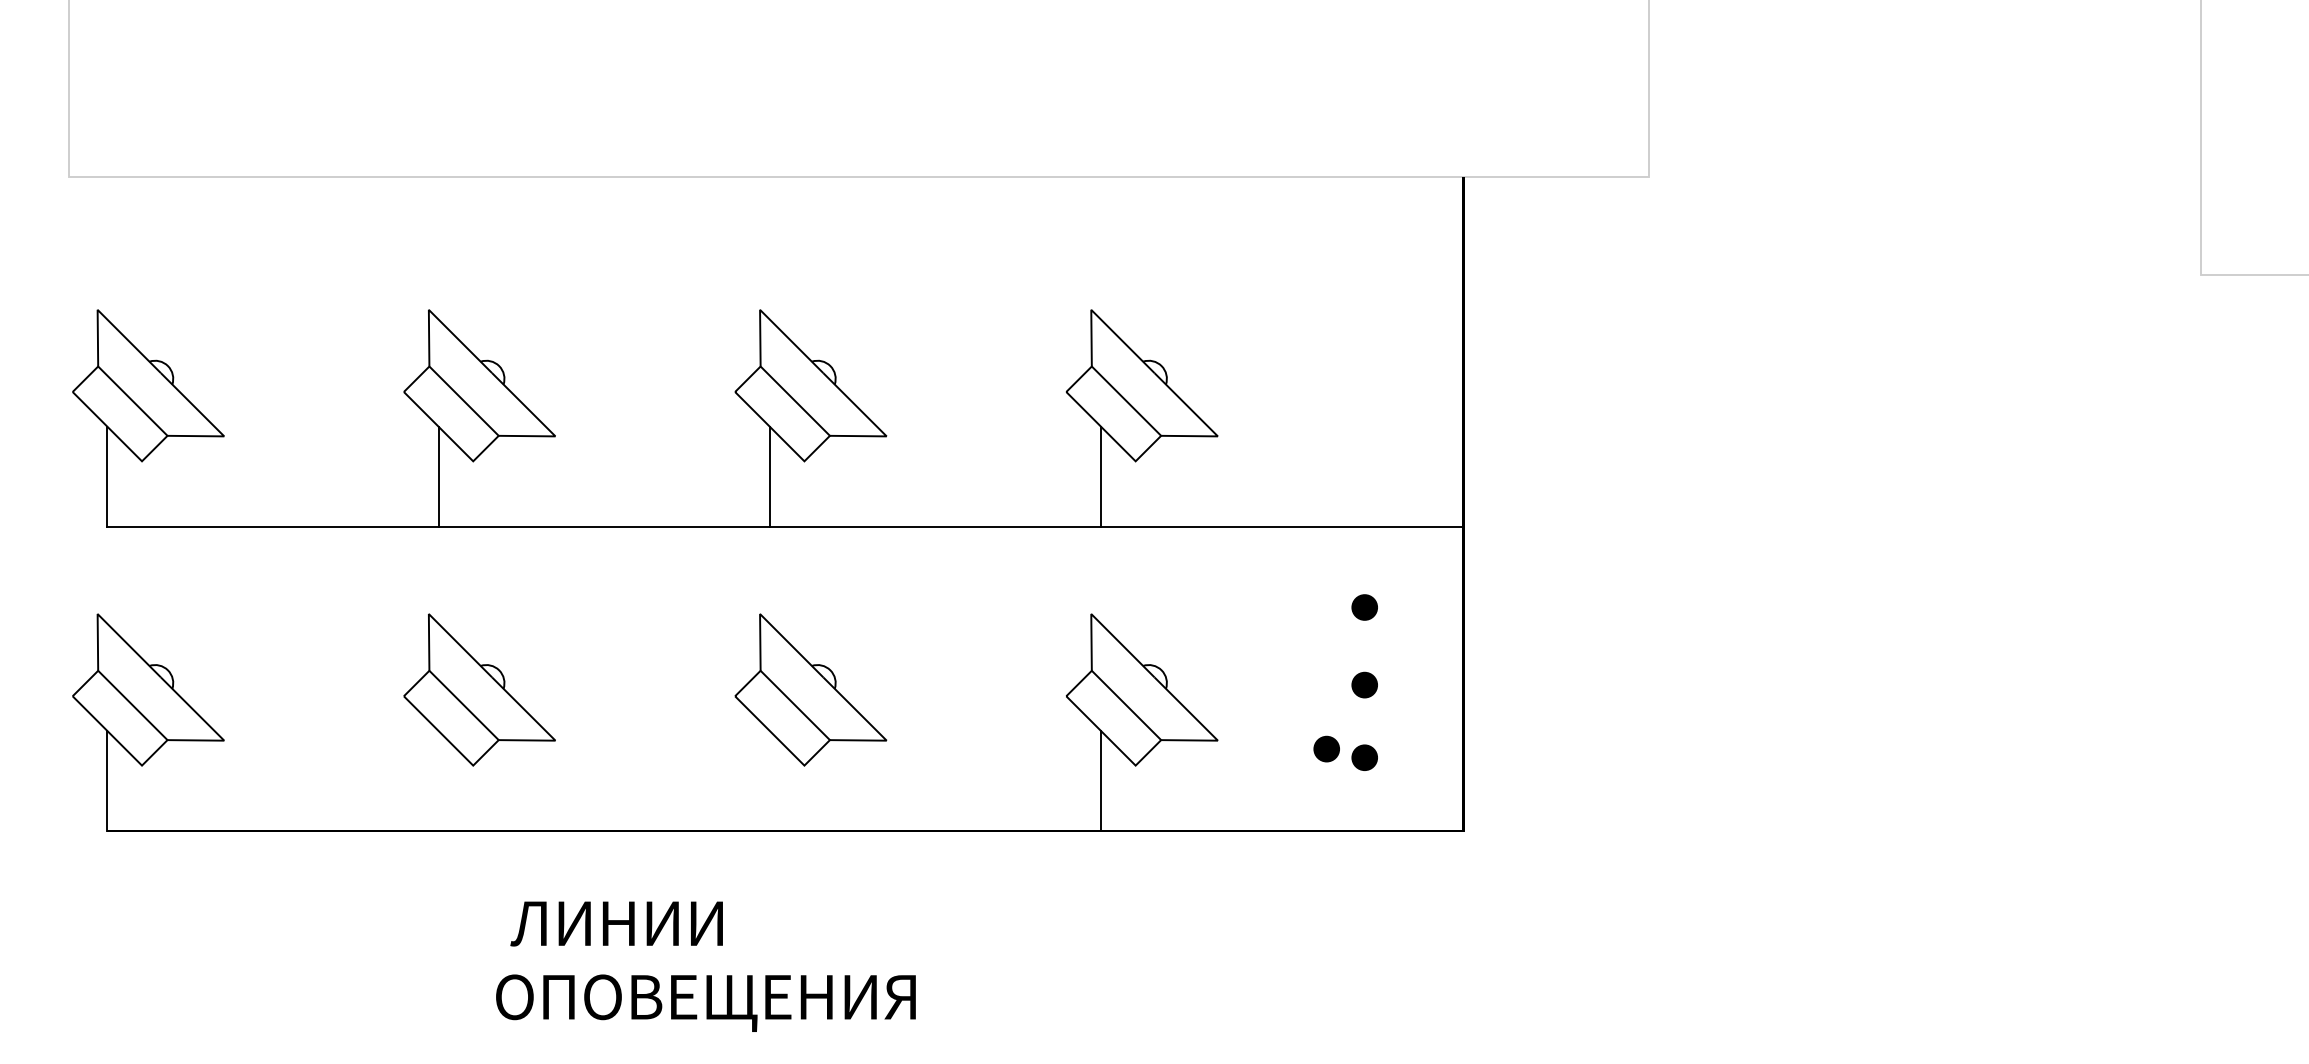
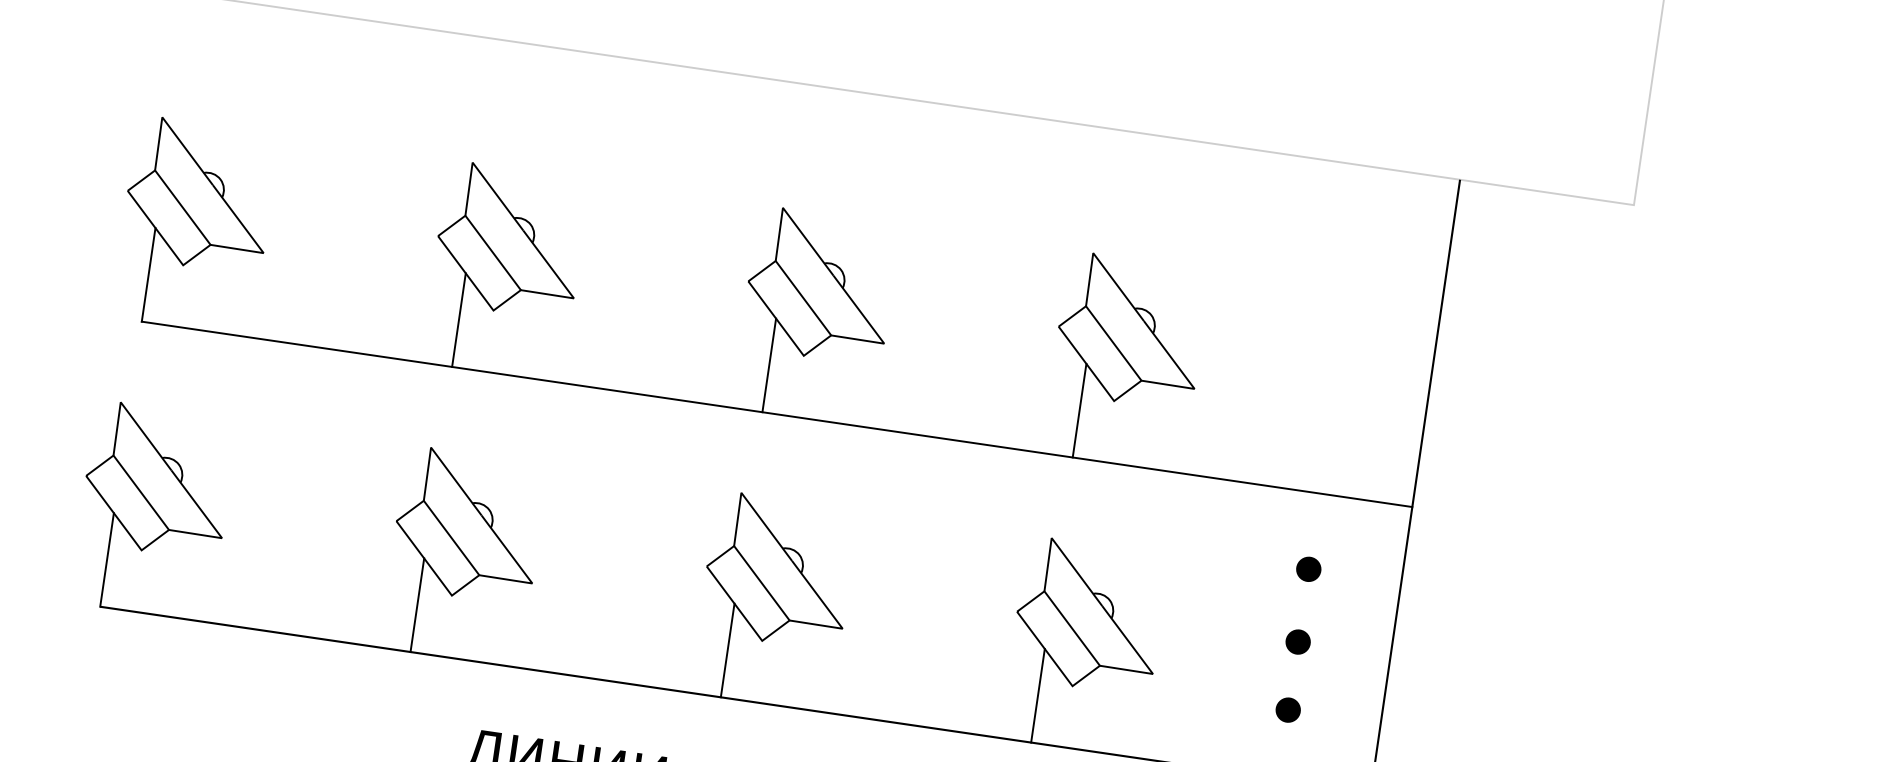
part: (1326, 748) -> (1253, 696), removed
line: (438, 780) -> (417, 604), added
line: (769, 780) -> (727, 650), added

